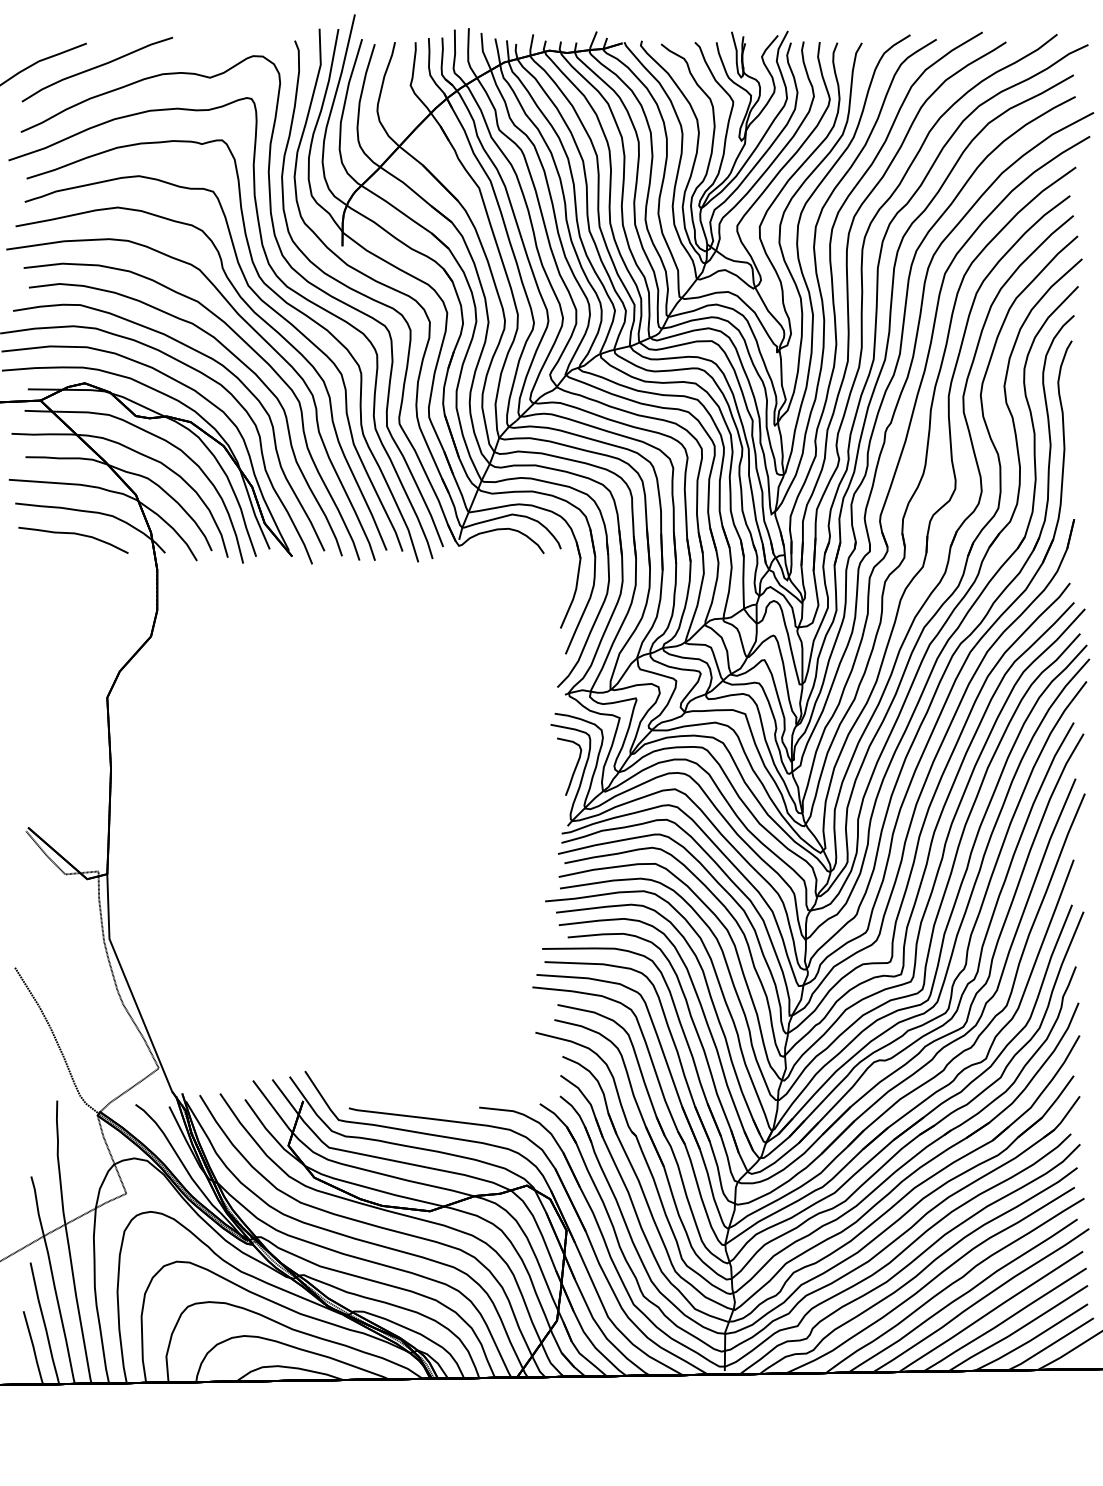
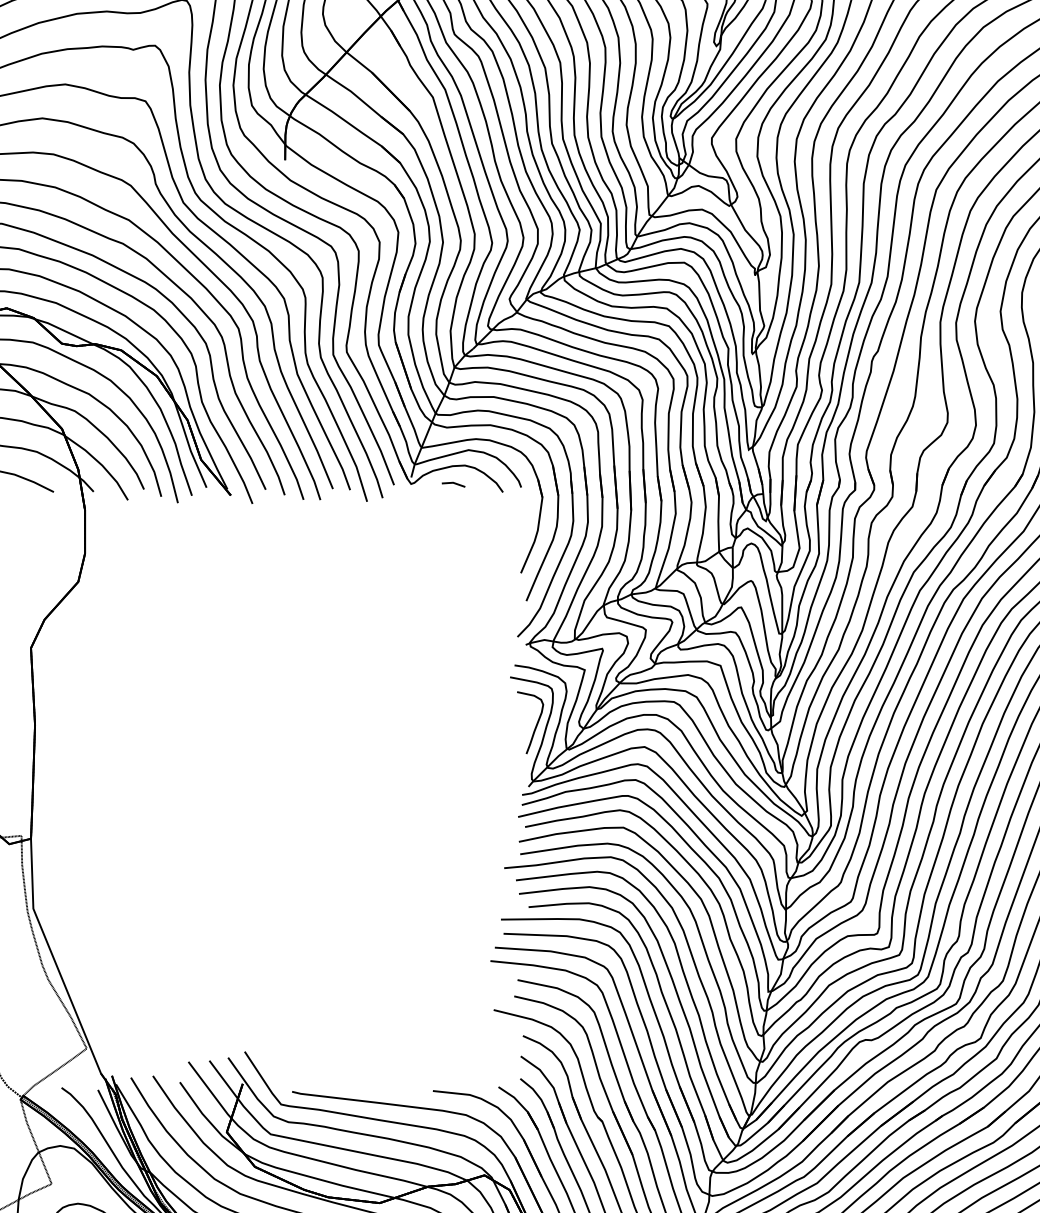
part: (498, 546) -> (453, 484), added

